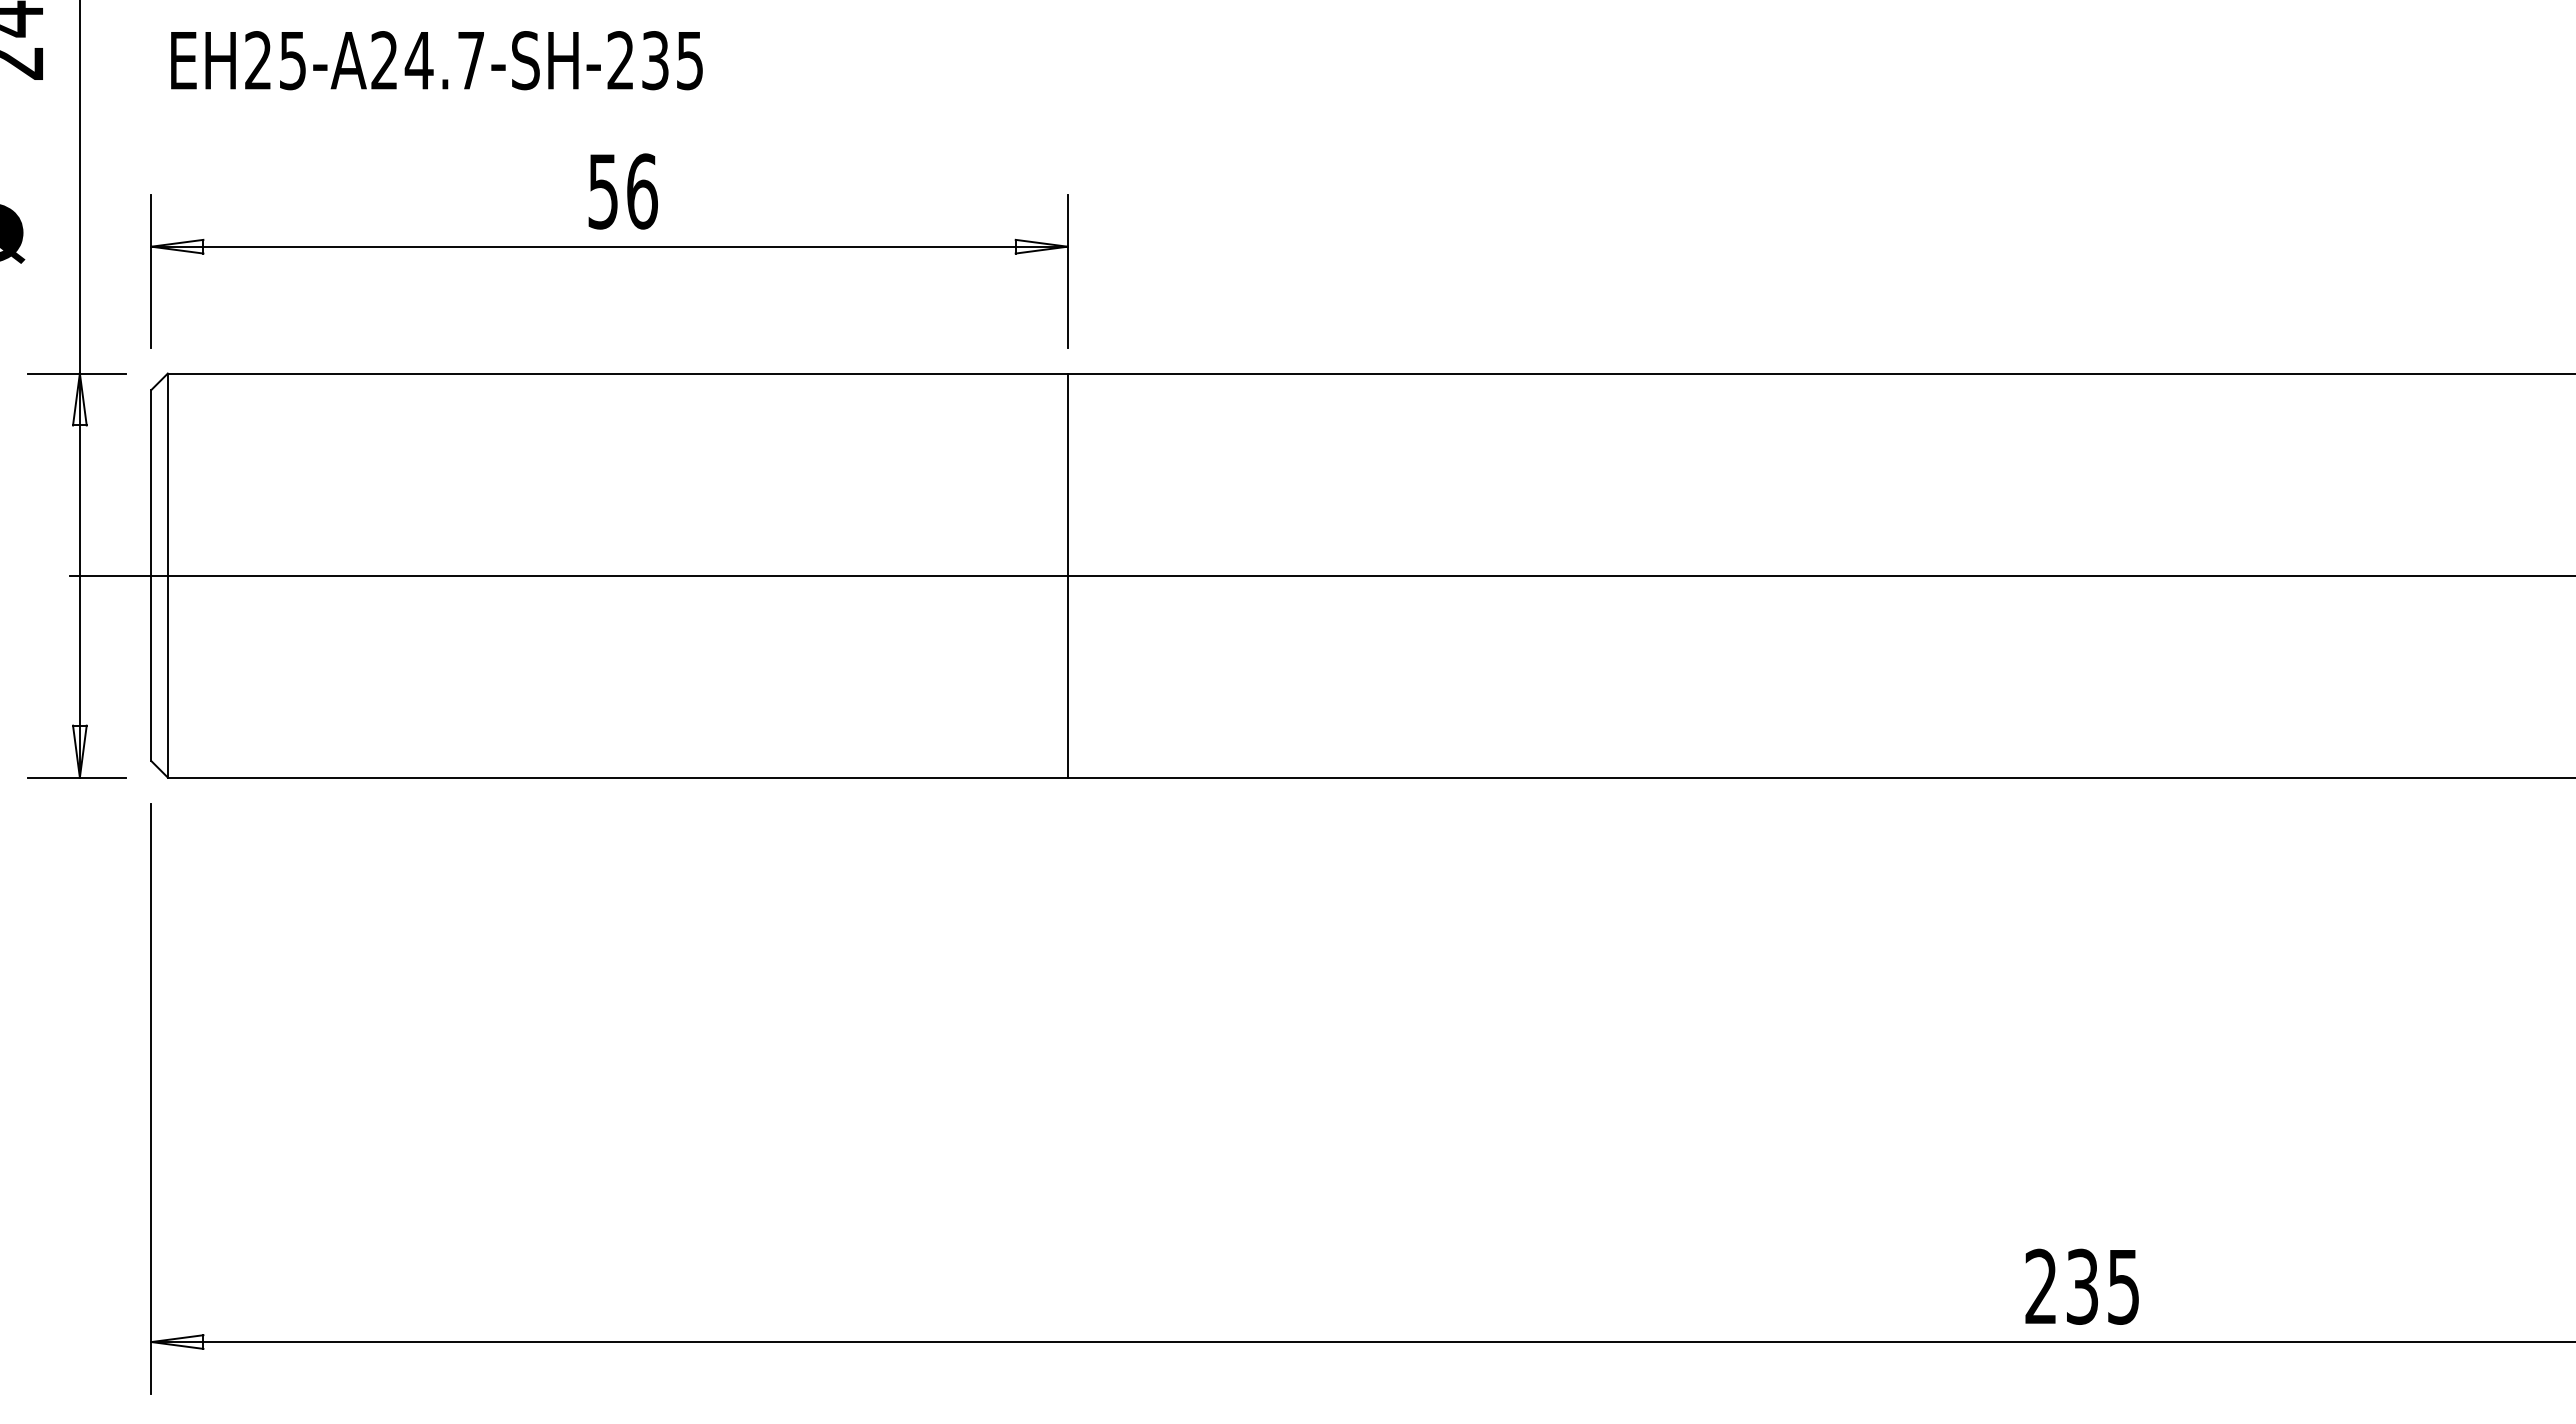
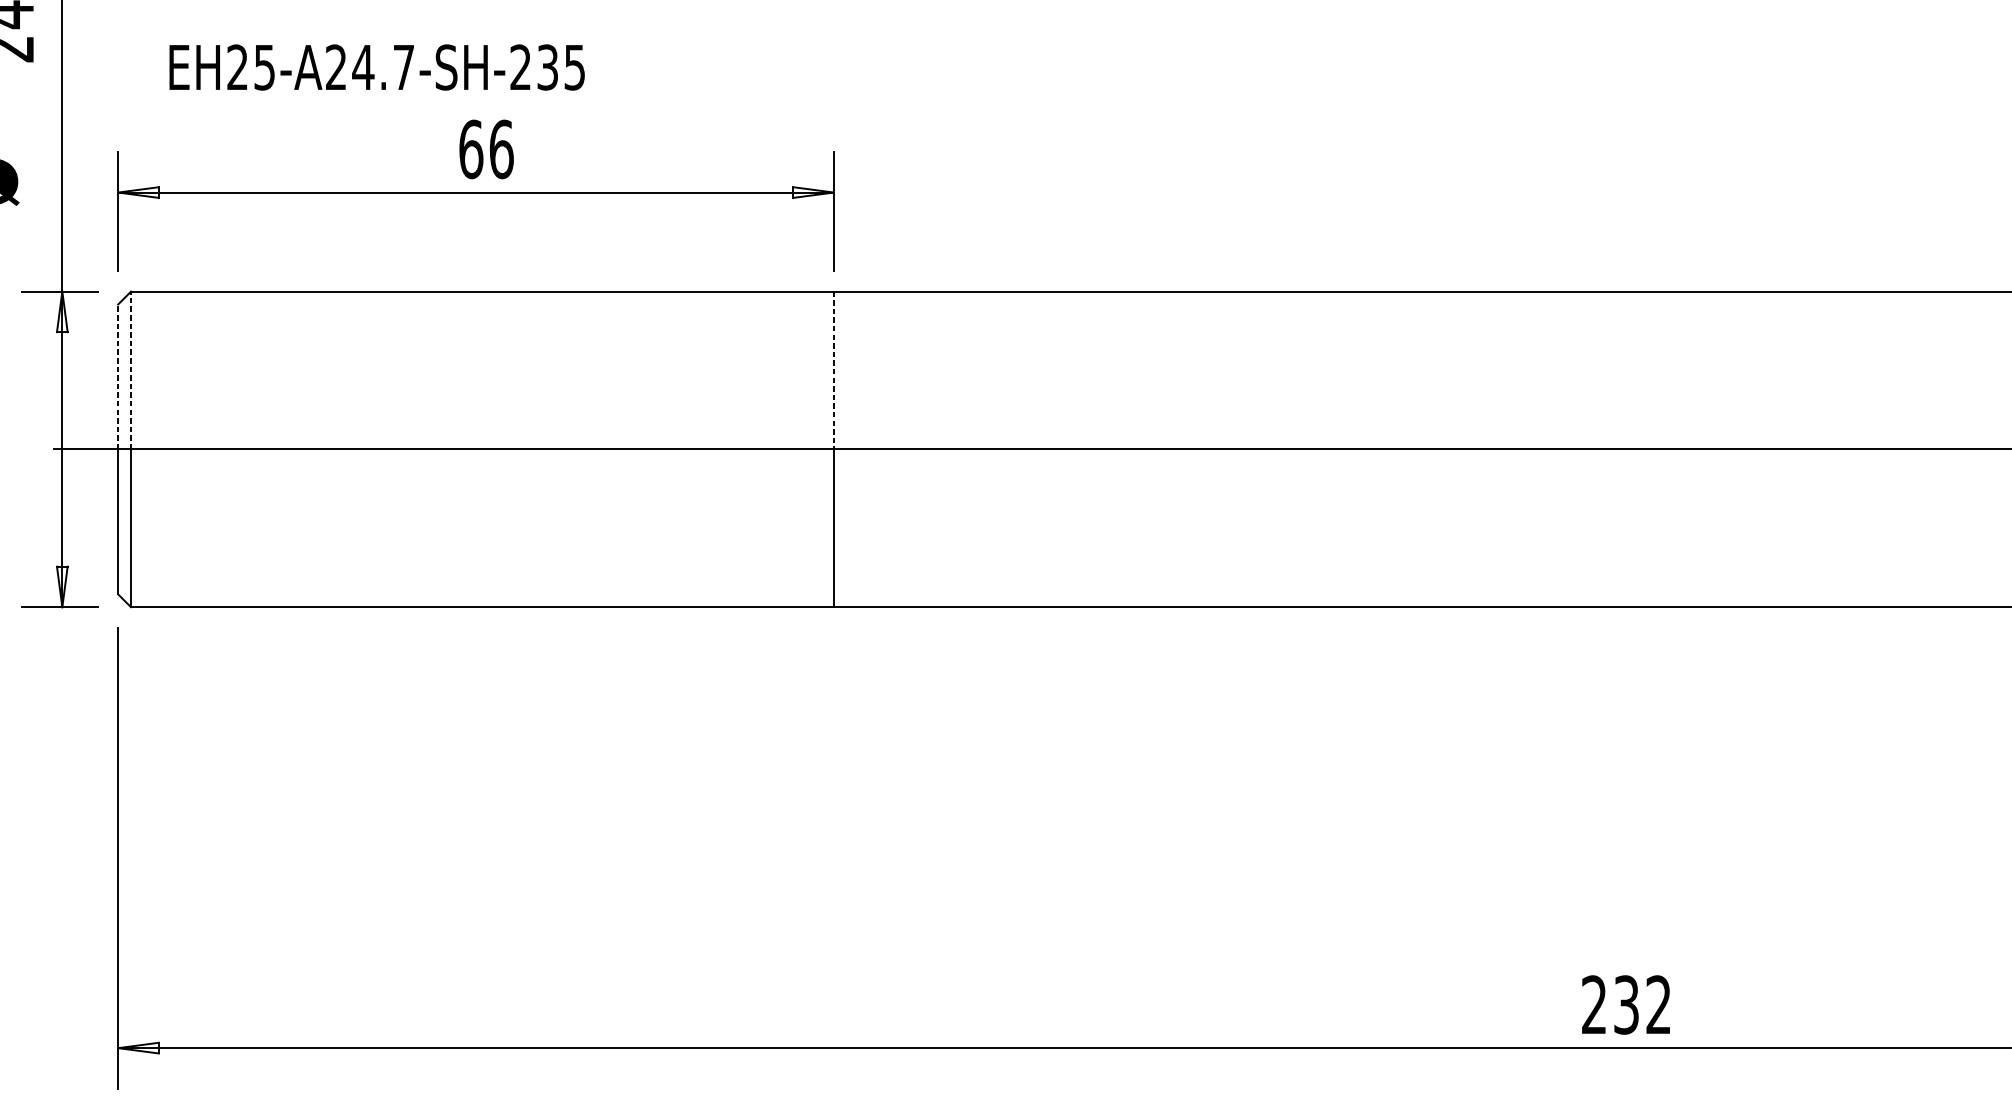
text: (436, 60) -> (376, 67), moved
text: (603, 191) -> (471, 149), 56 -> 66
line: (167, 474) -> (130, 370), solid -> dashed
line: (1067, 475) -> (833, 371), solid -> dashed
line: (151, 482) -> (118, 376), solid -> dashed
text: (2123, 1286) -> (1658, 1004), 235 -> 232

